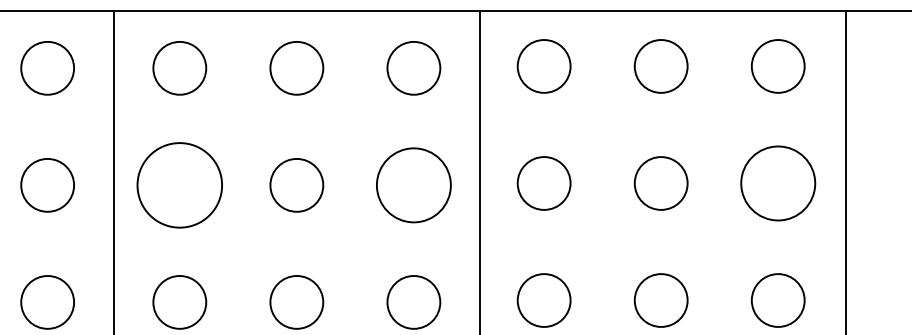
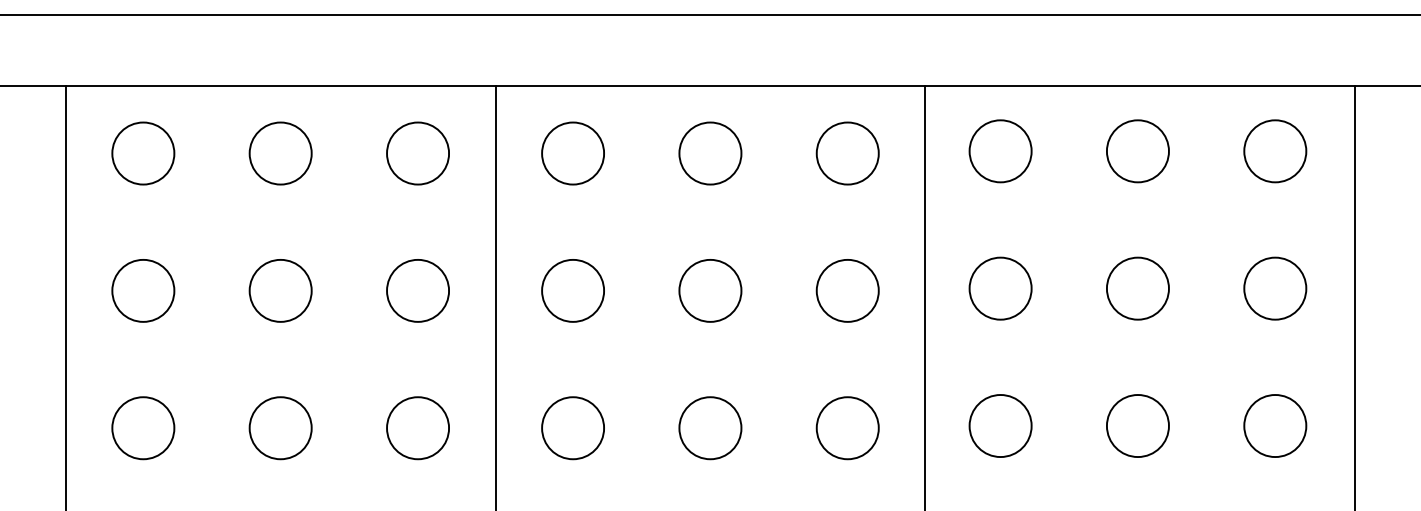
circle: (778, 183) -> (1275, 288), size x0.71
circle: (180, 185) -> (573, 290), size x0.62
circle: (413, 185) -> (847, 290), size x0.71

